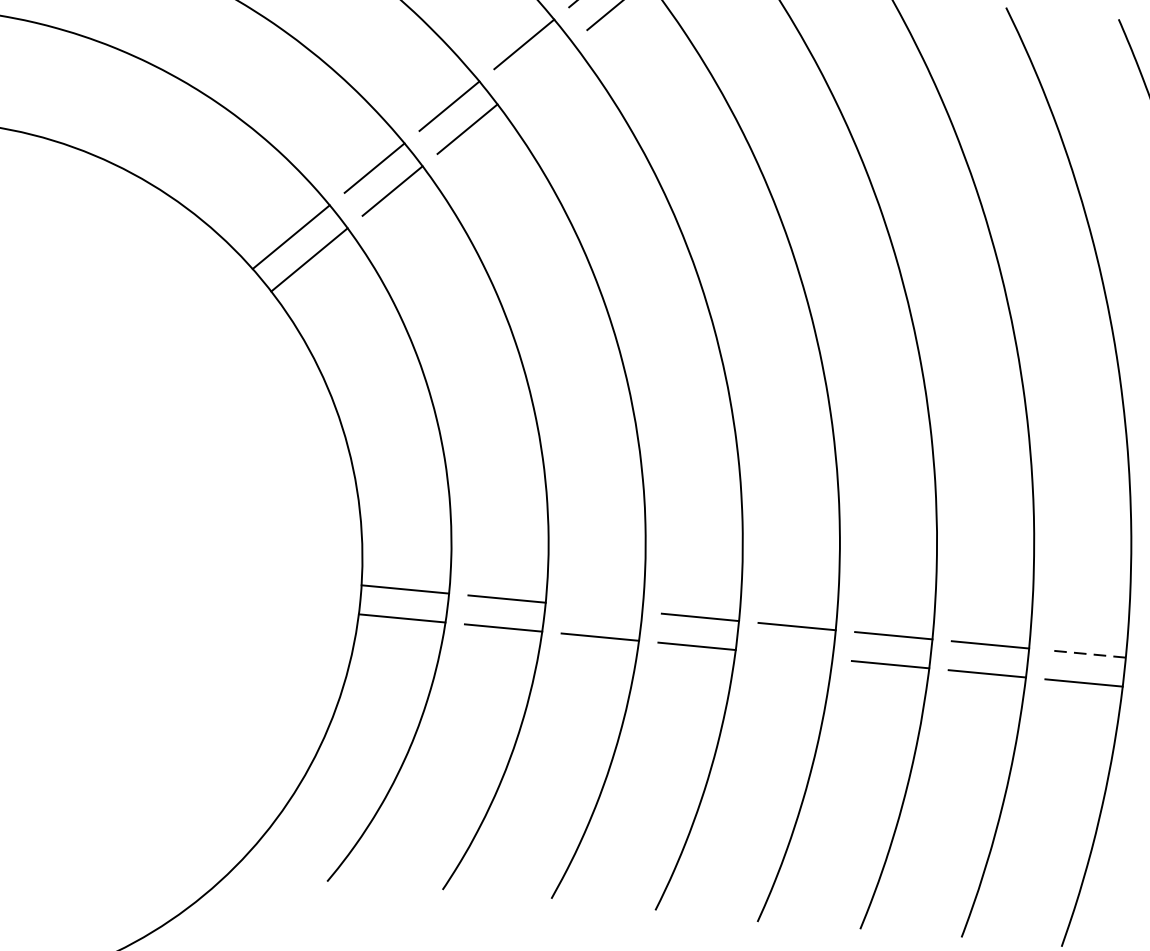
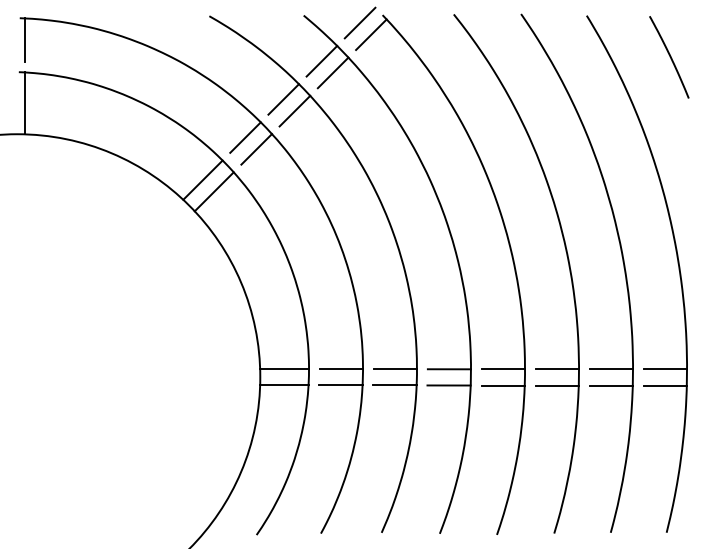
line: (541, 66) -> (332, 72), added
line: (602, 608) -> (394, 369), added
line: (1087, 654) -> (665, 369), dashed -> solid
line: (792, 655) -> (502, 385), added

